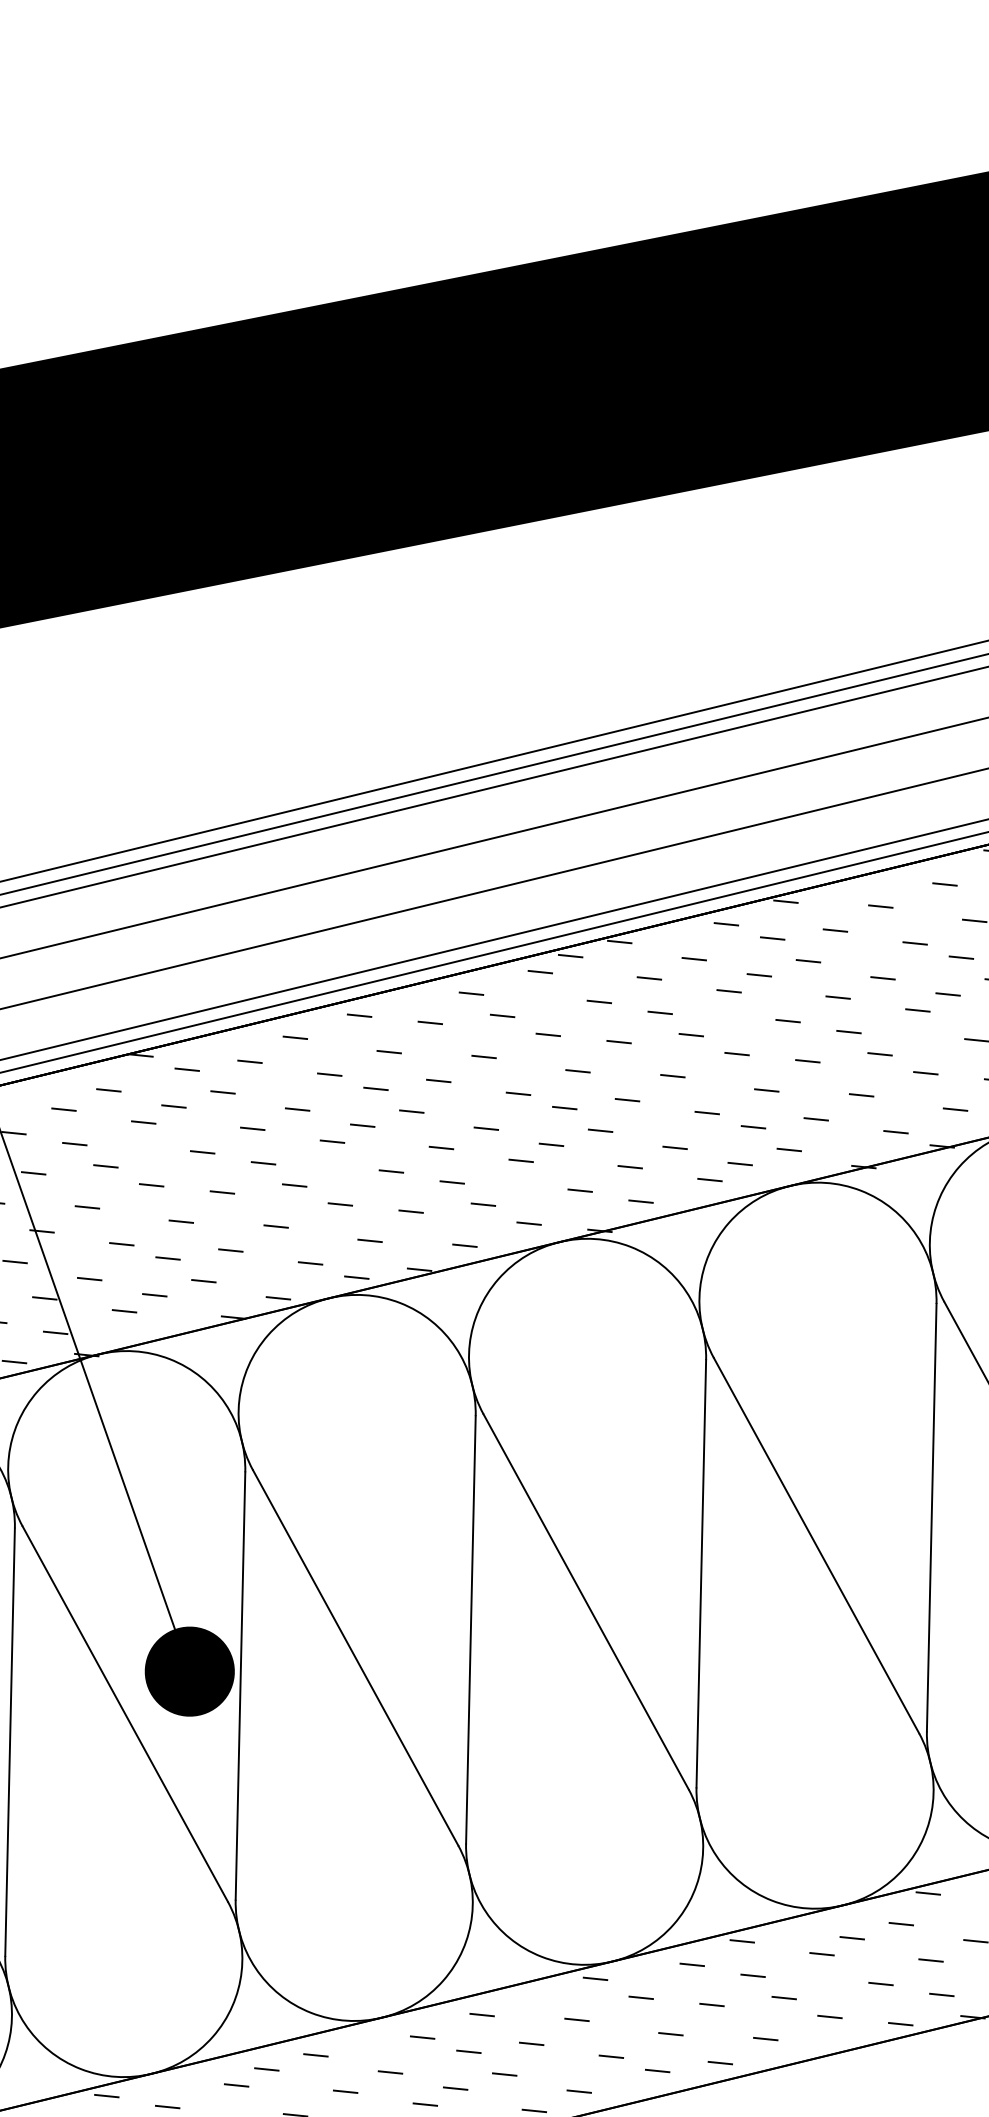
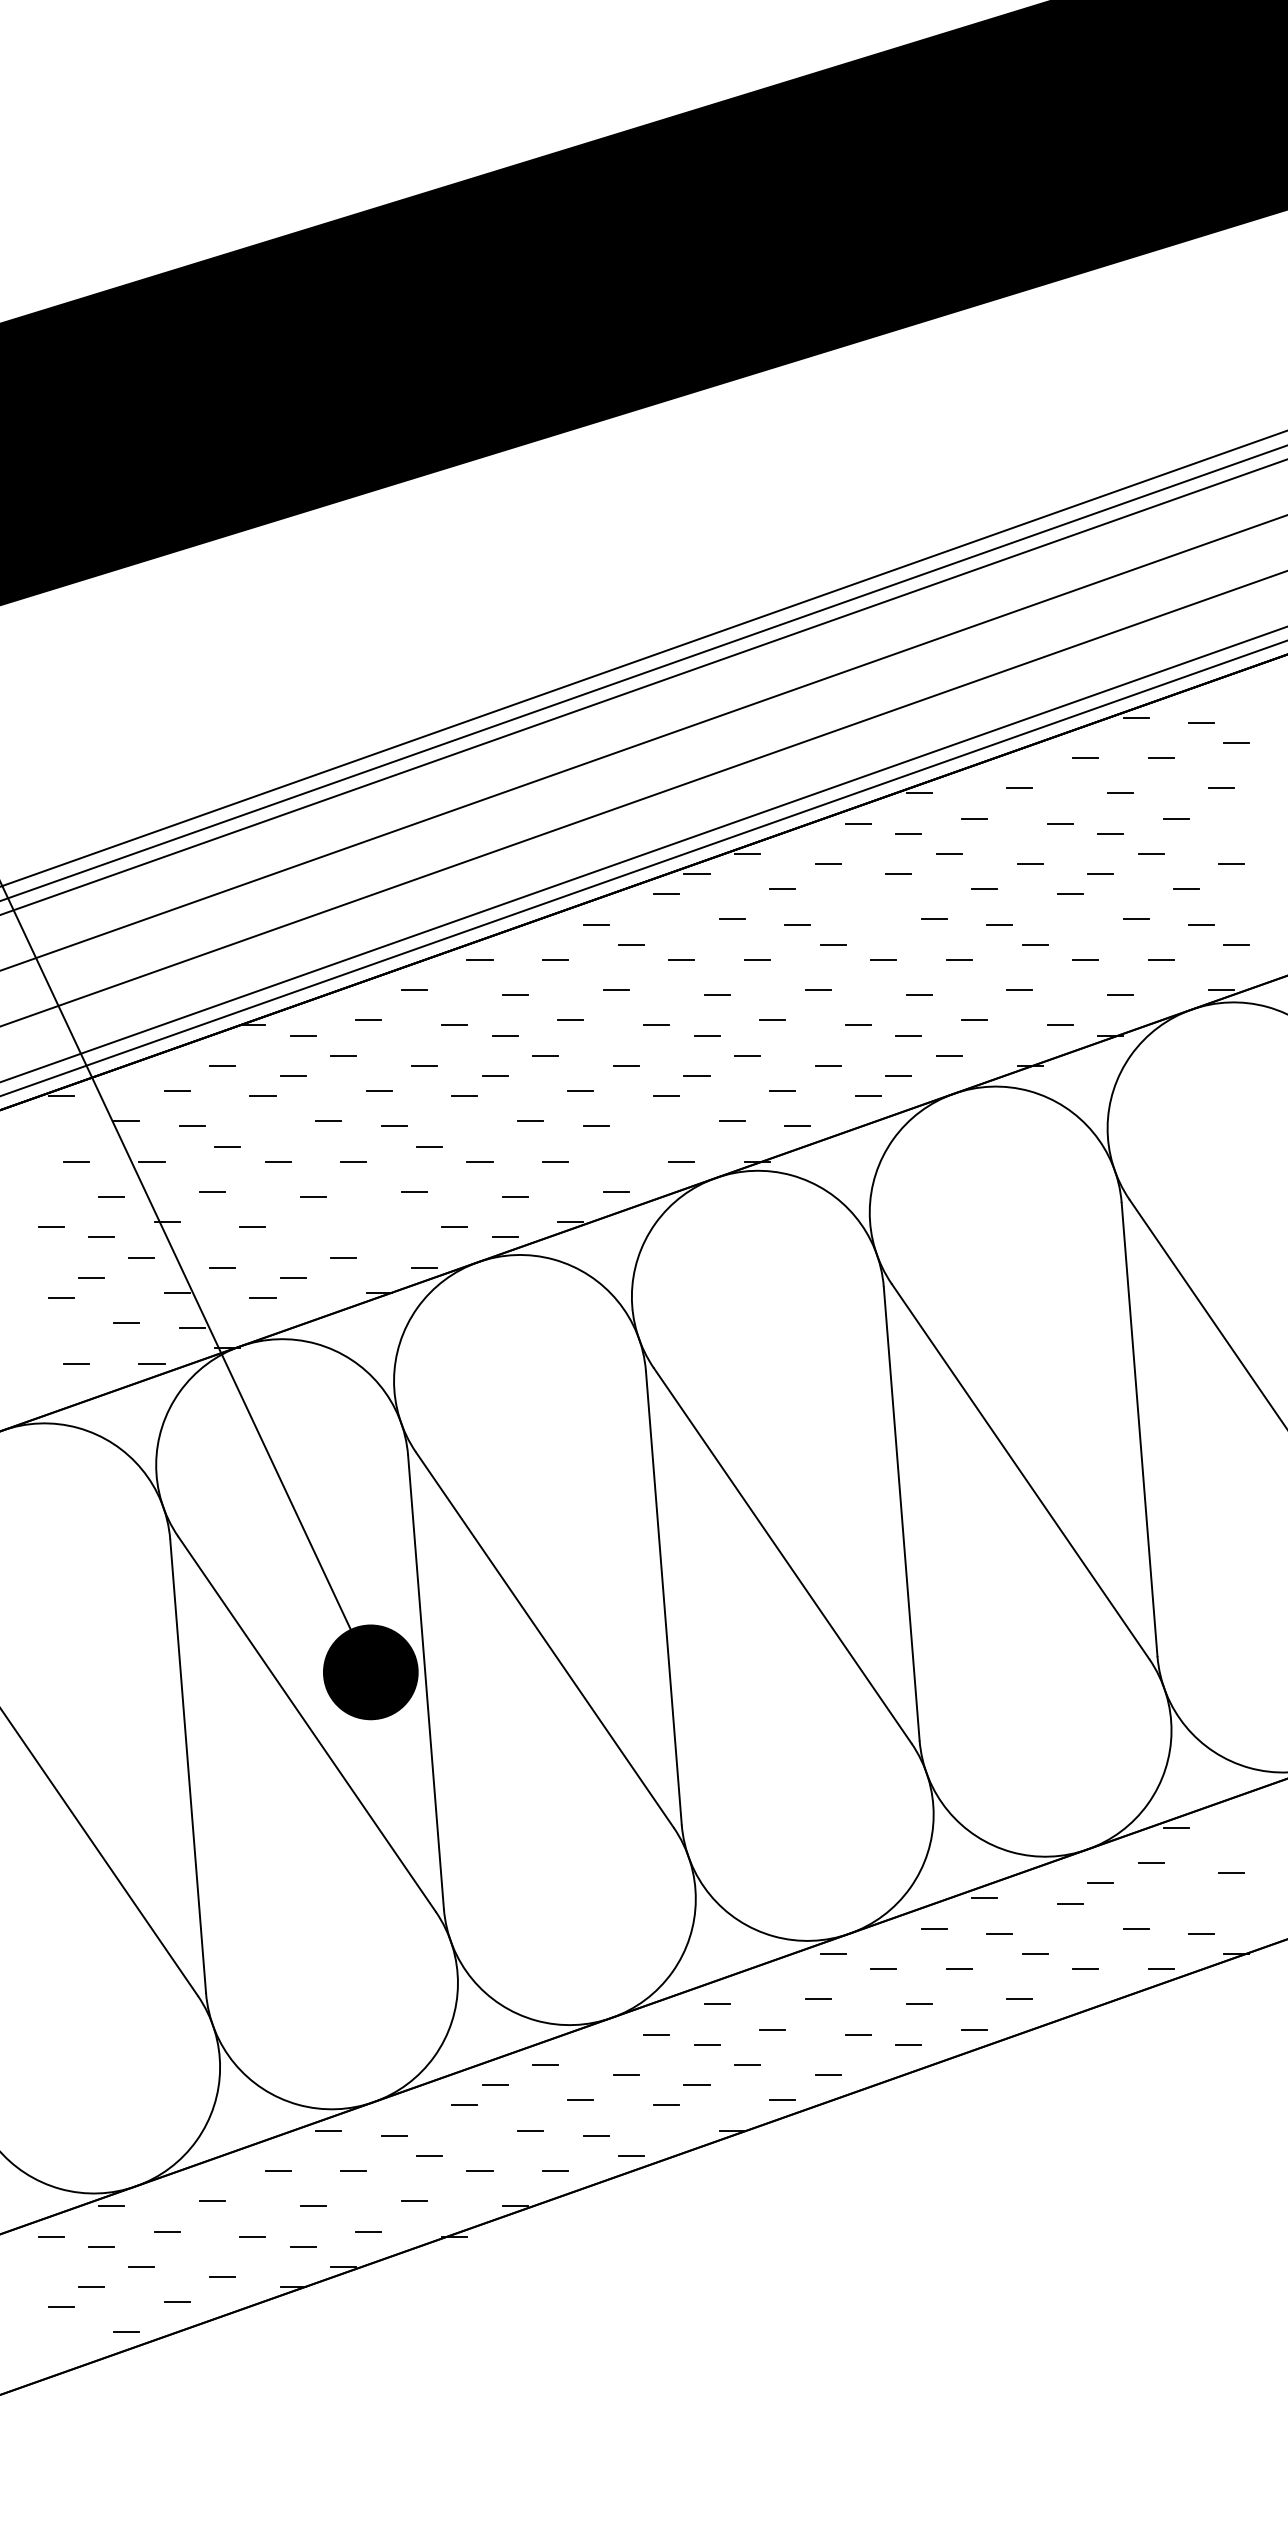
line: (729, 991) -> (868, 894), removed
line: (482, 1204) -> (630, 1146), removed
line: (230, 1250) -> (368, 1222), removed
line: (167, 1258) -> (302, 1237), removed
line: (931, 1960) -> (1186, 1898), removed

